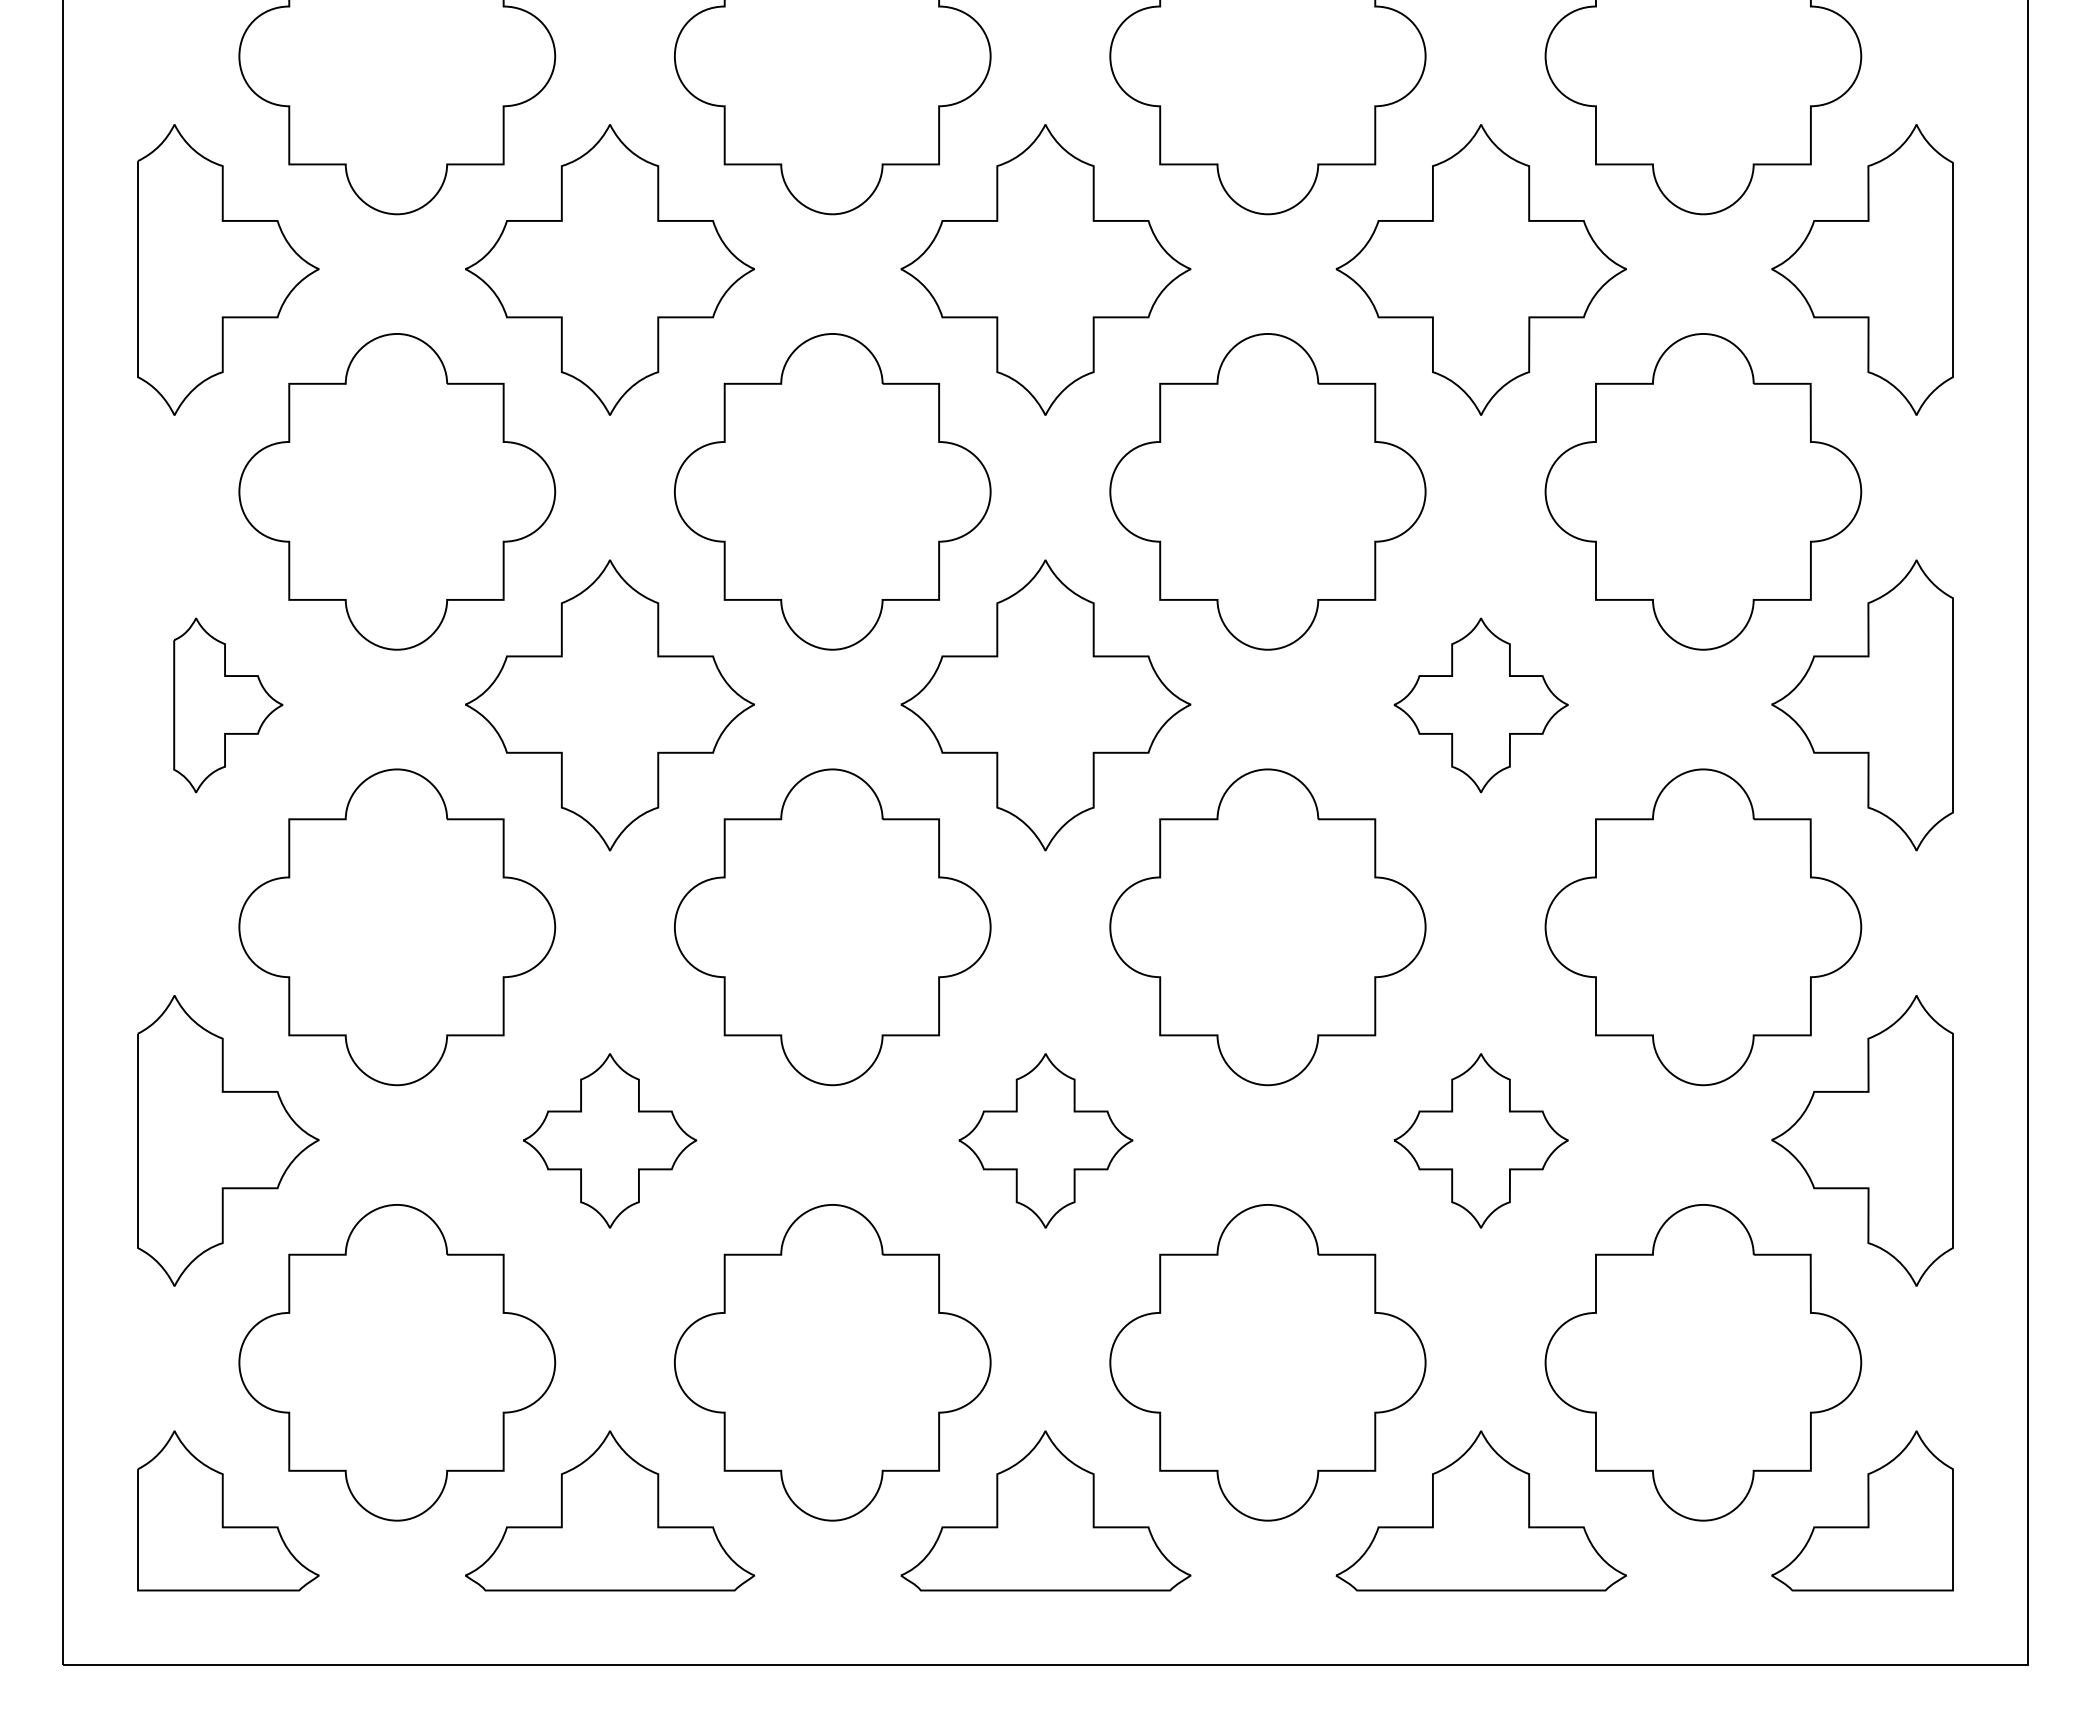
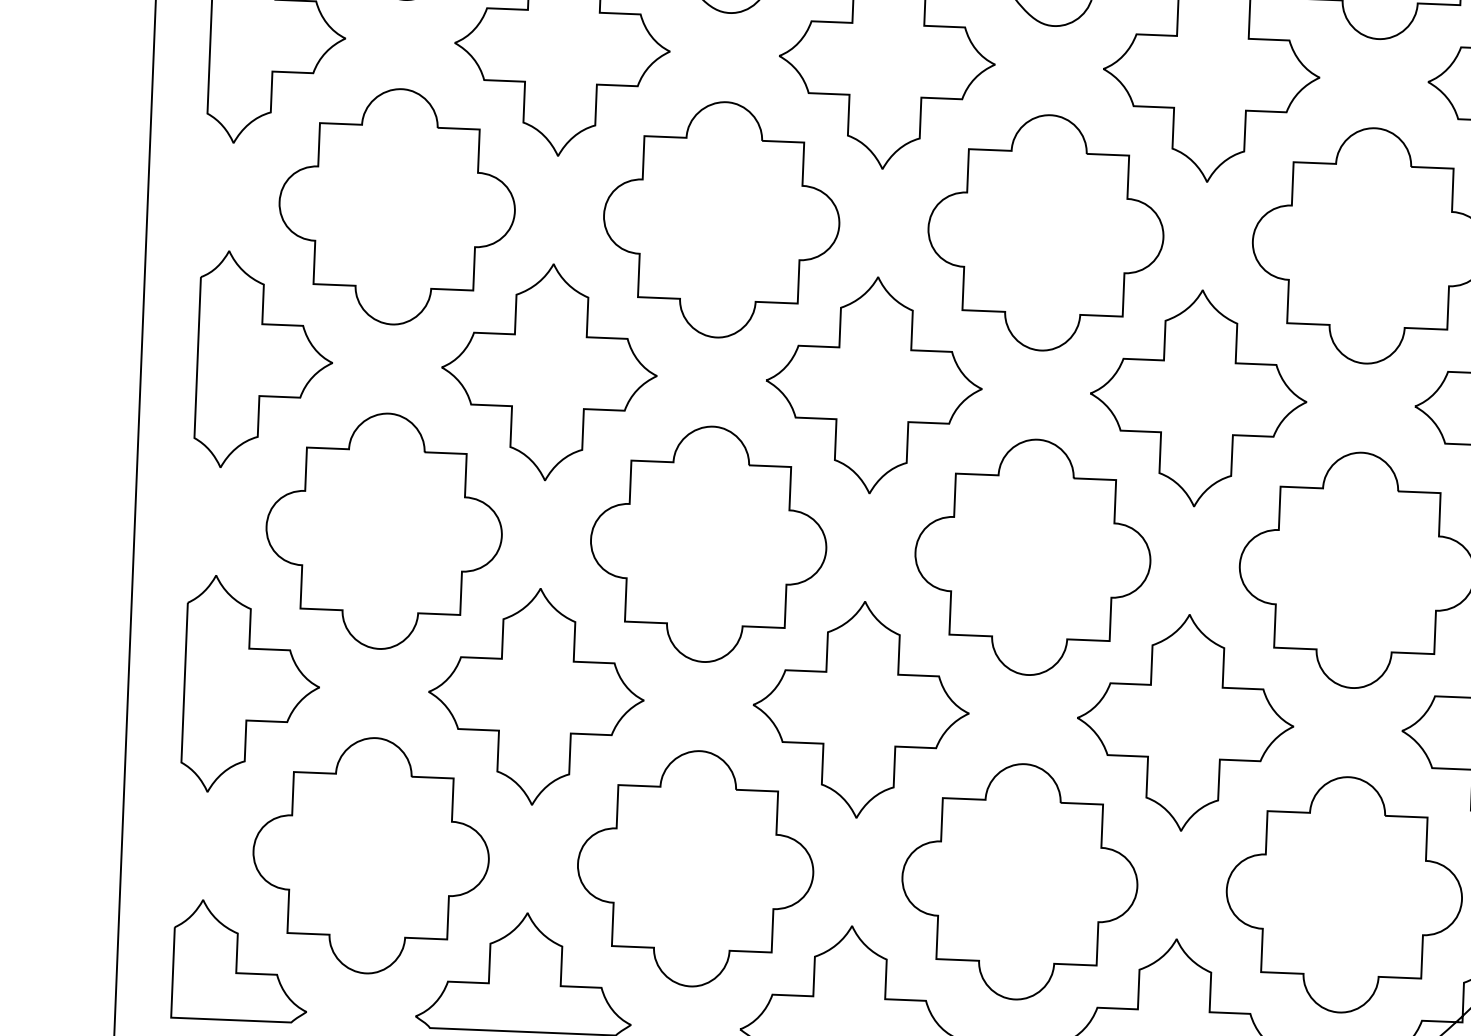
part: (228, 705) -> (265, 360), size x1.67
part: (1480, 705) -> (1197, 398), size x1.67
part: (609, 1140) -> (535, 696), size x1.67
part: (1045, 1140) -> (860, 709), size x1.67
part: (1480, 1140) -> (1184, 722), size x1.67

